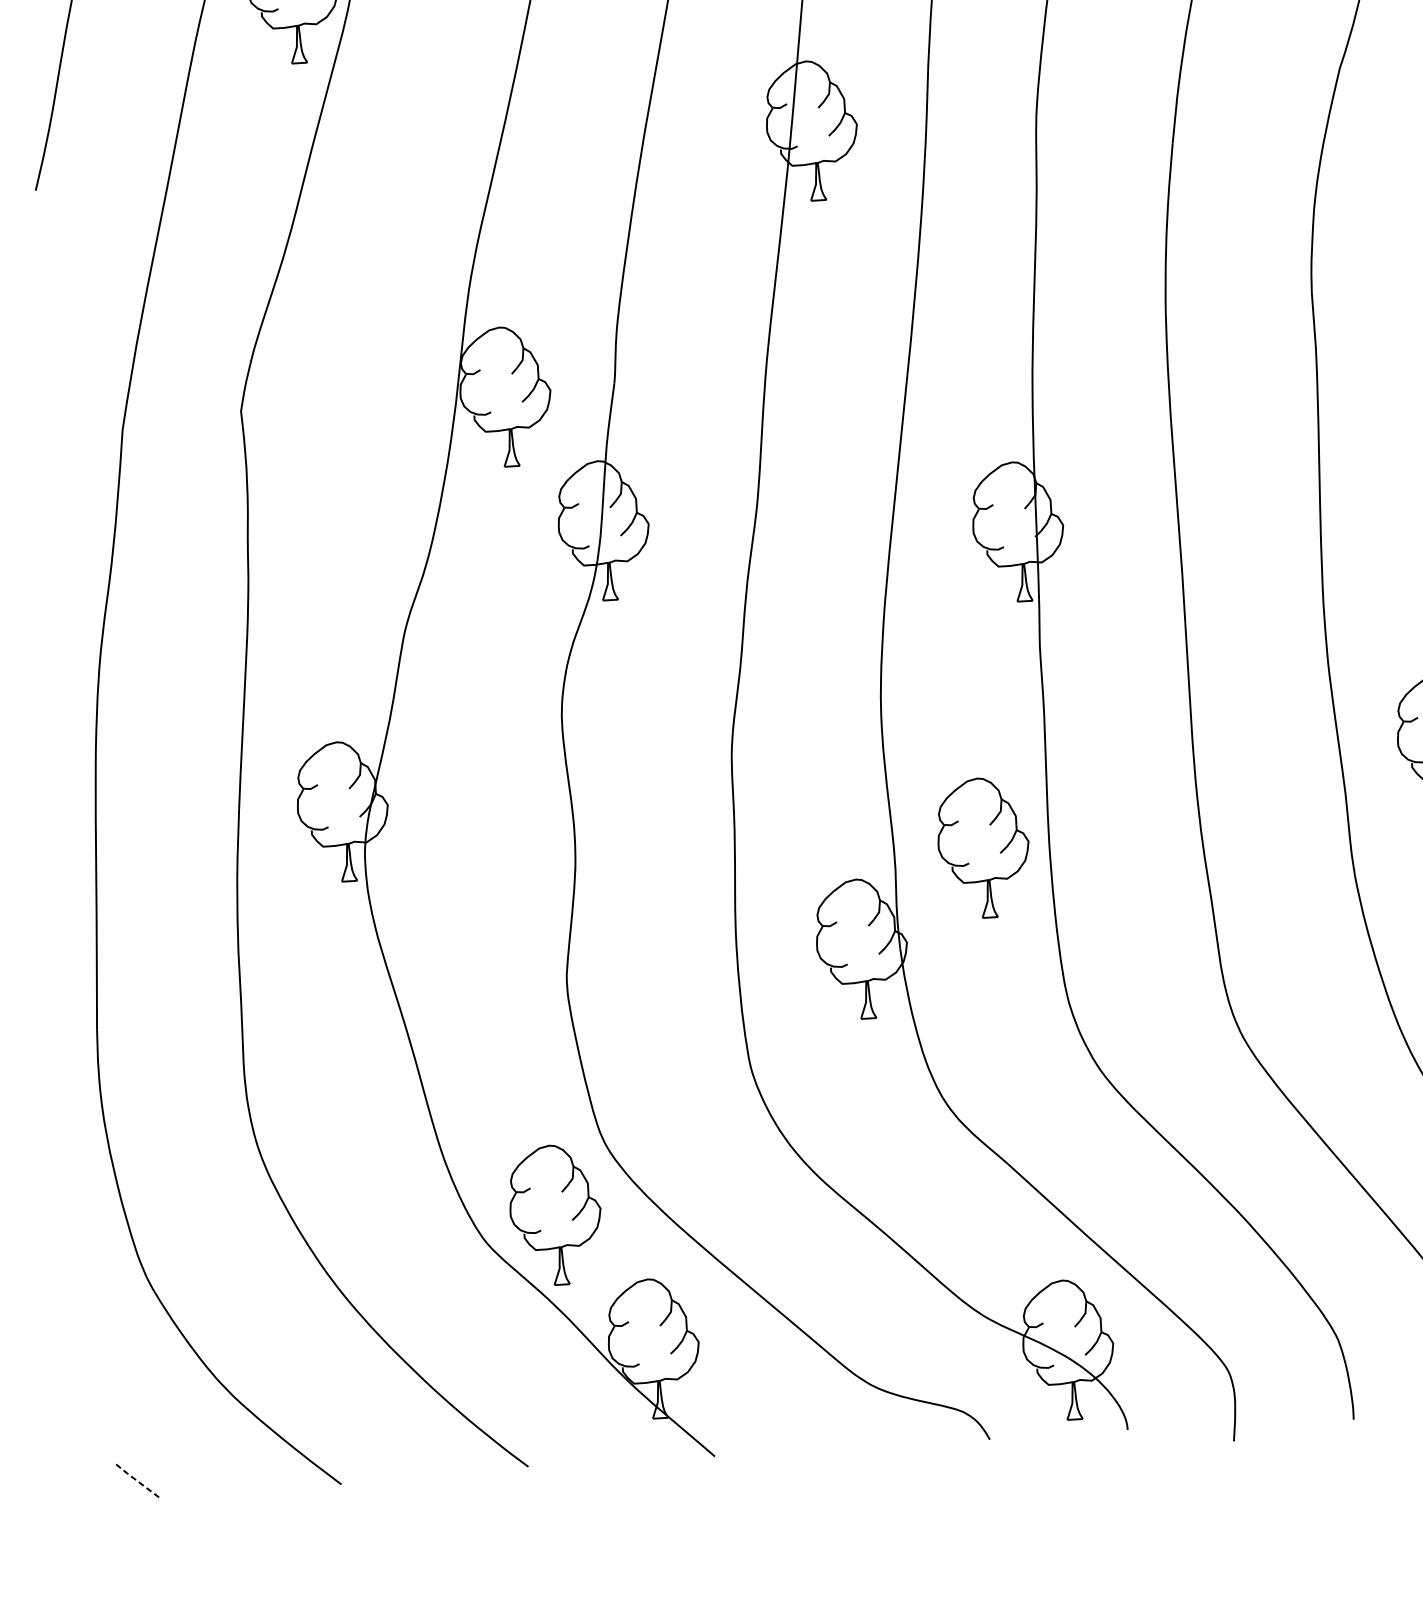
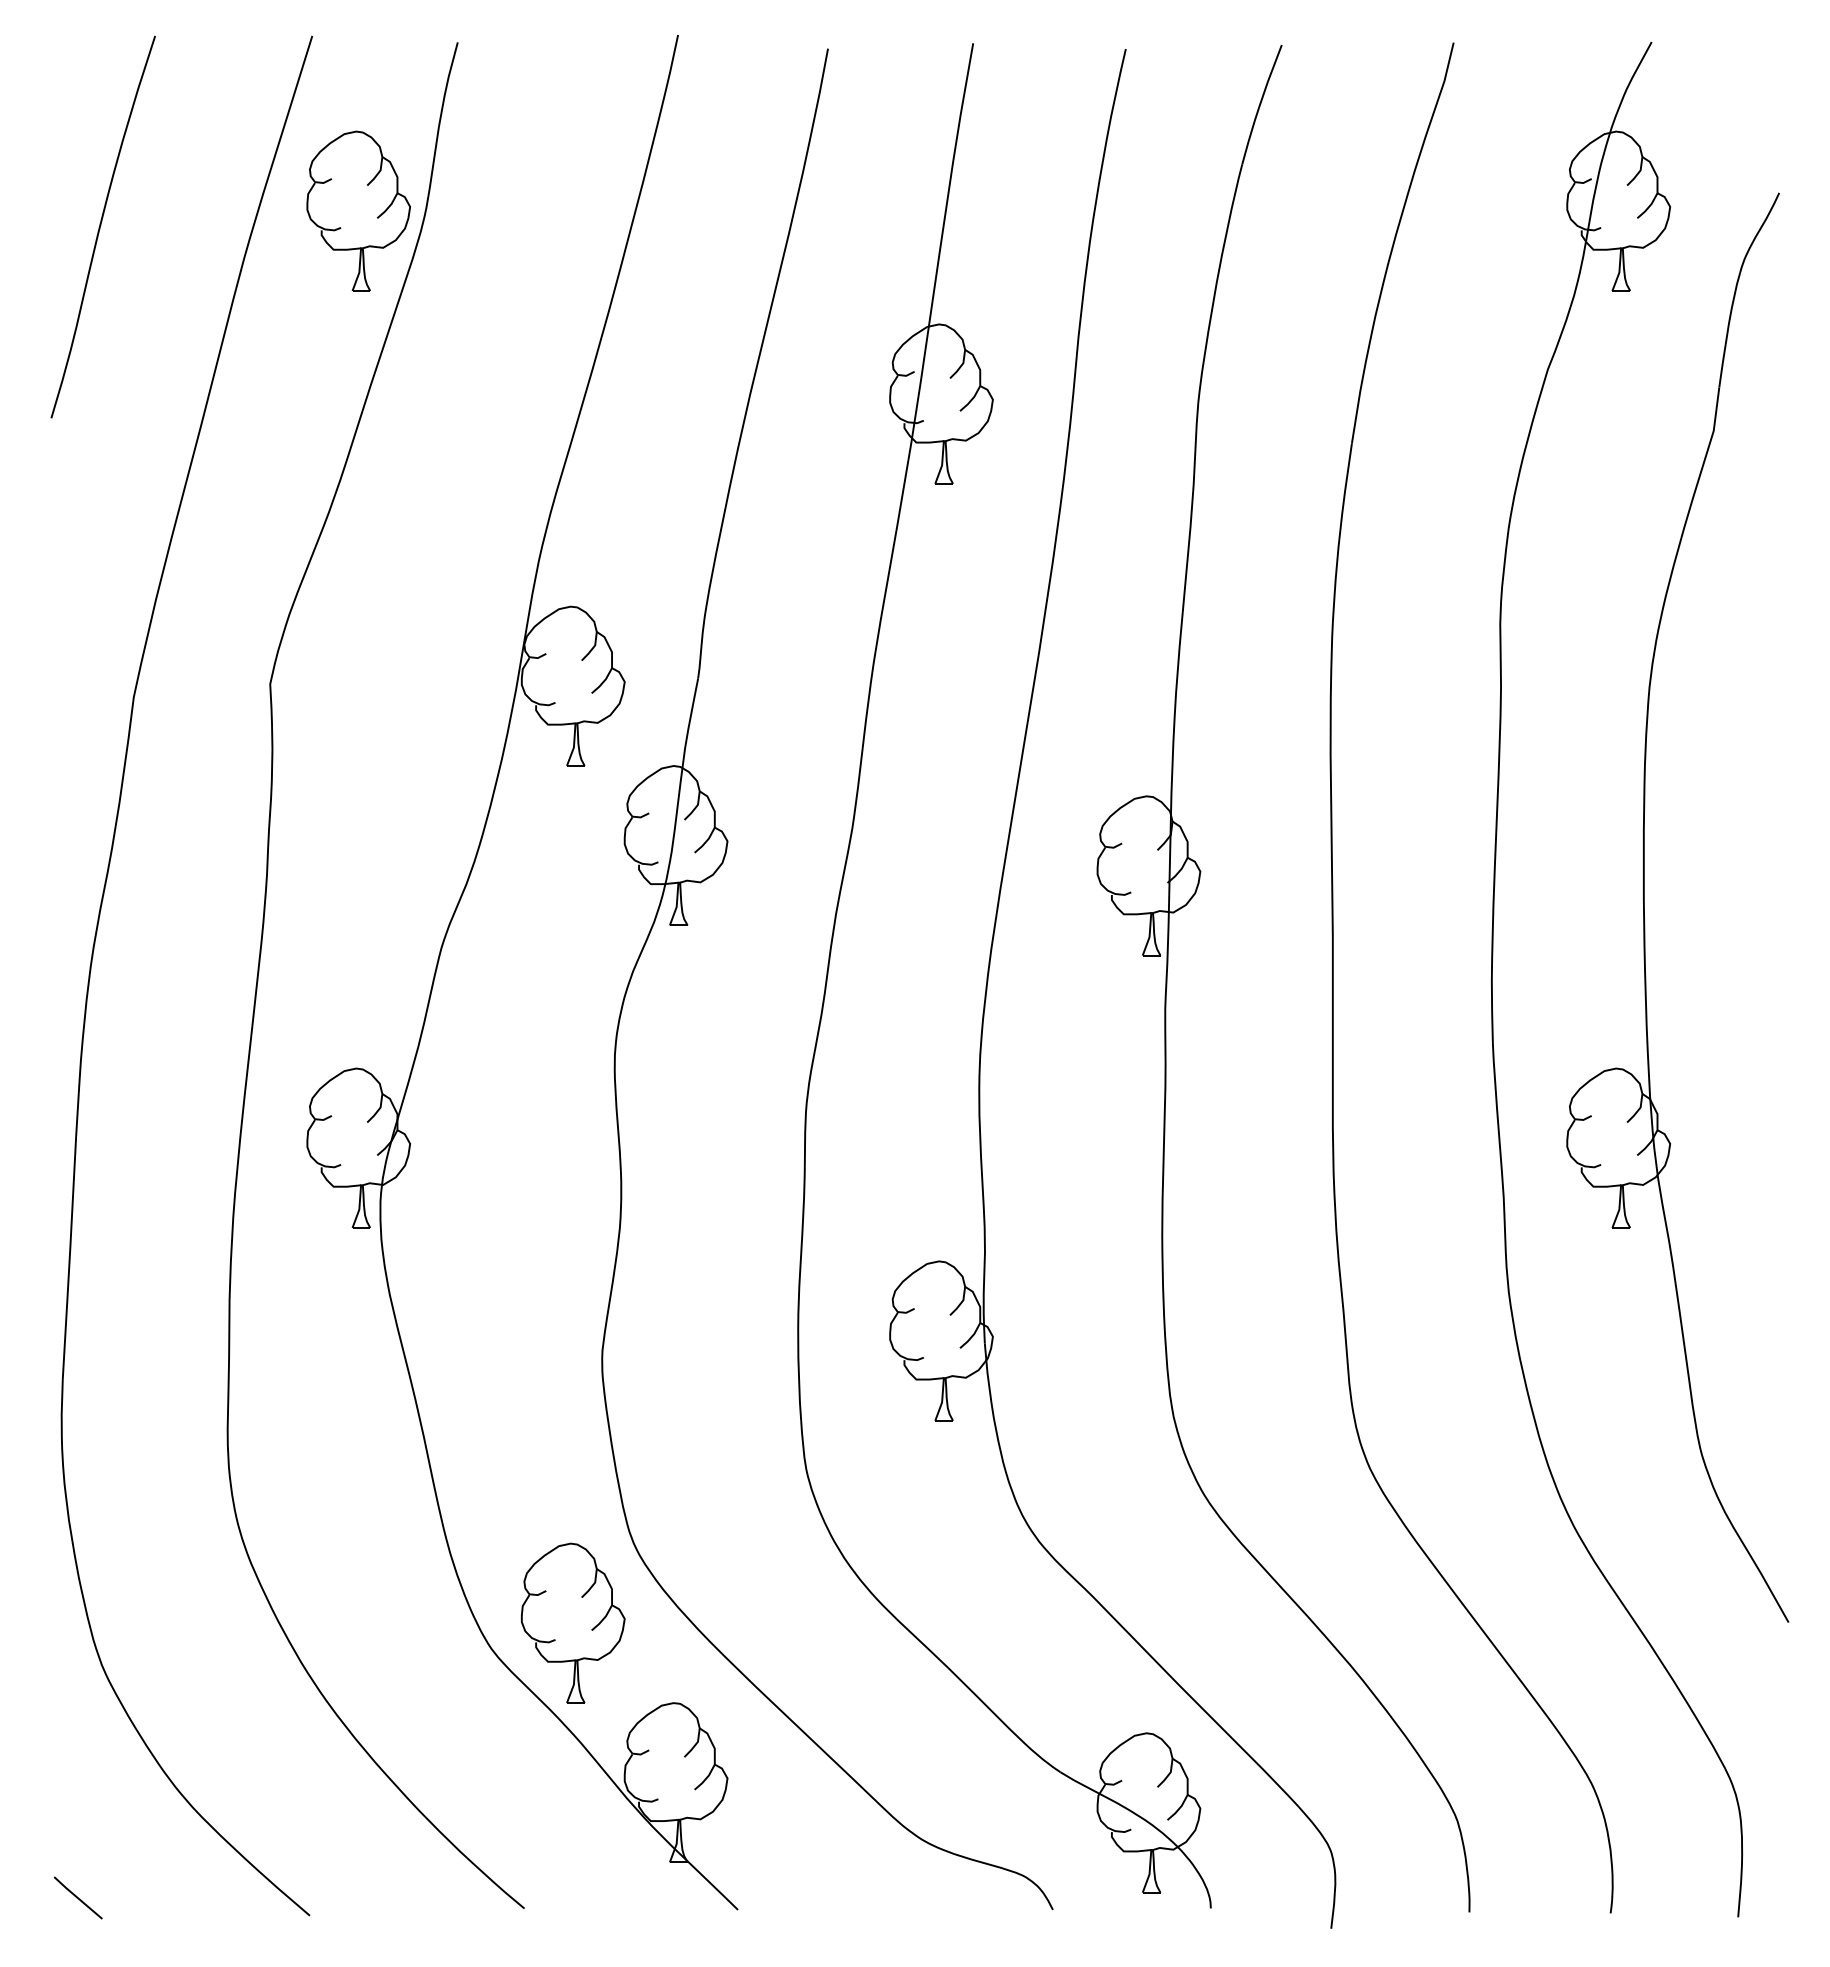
part: (983, 847) -> (1086, 1233), removed
line: (137, 1481) -> (77, 1897), dashed -> solid

